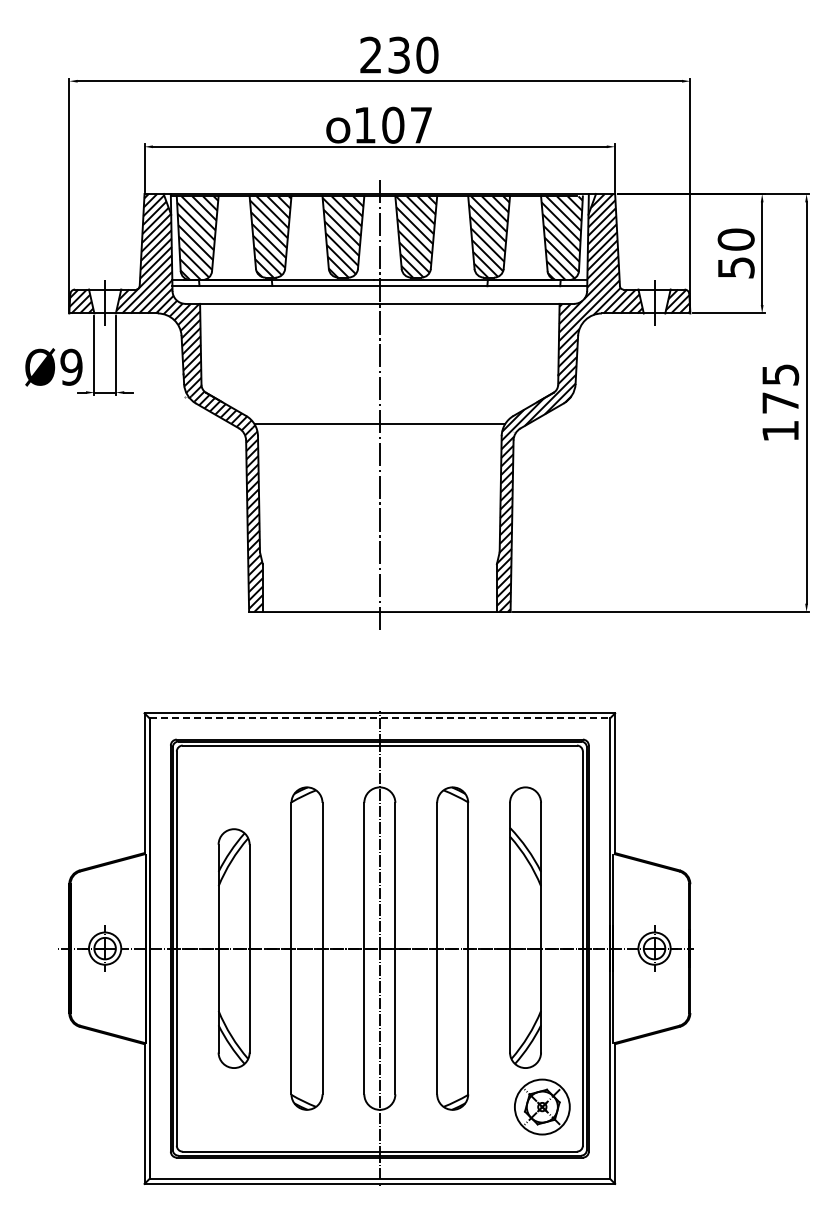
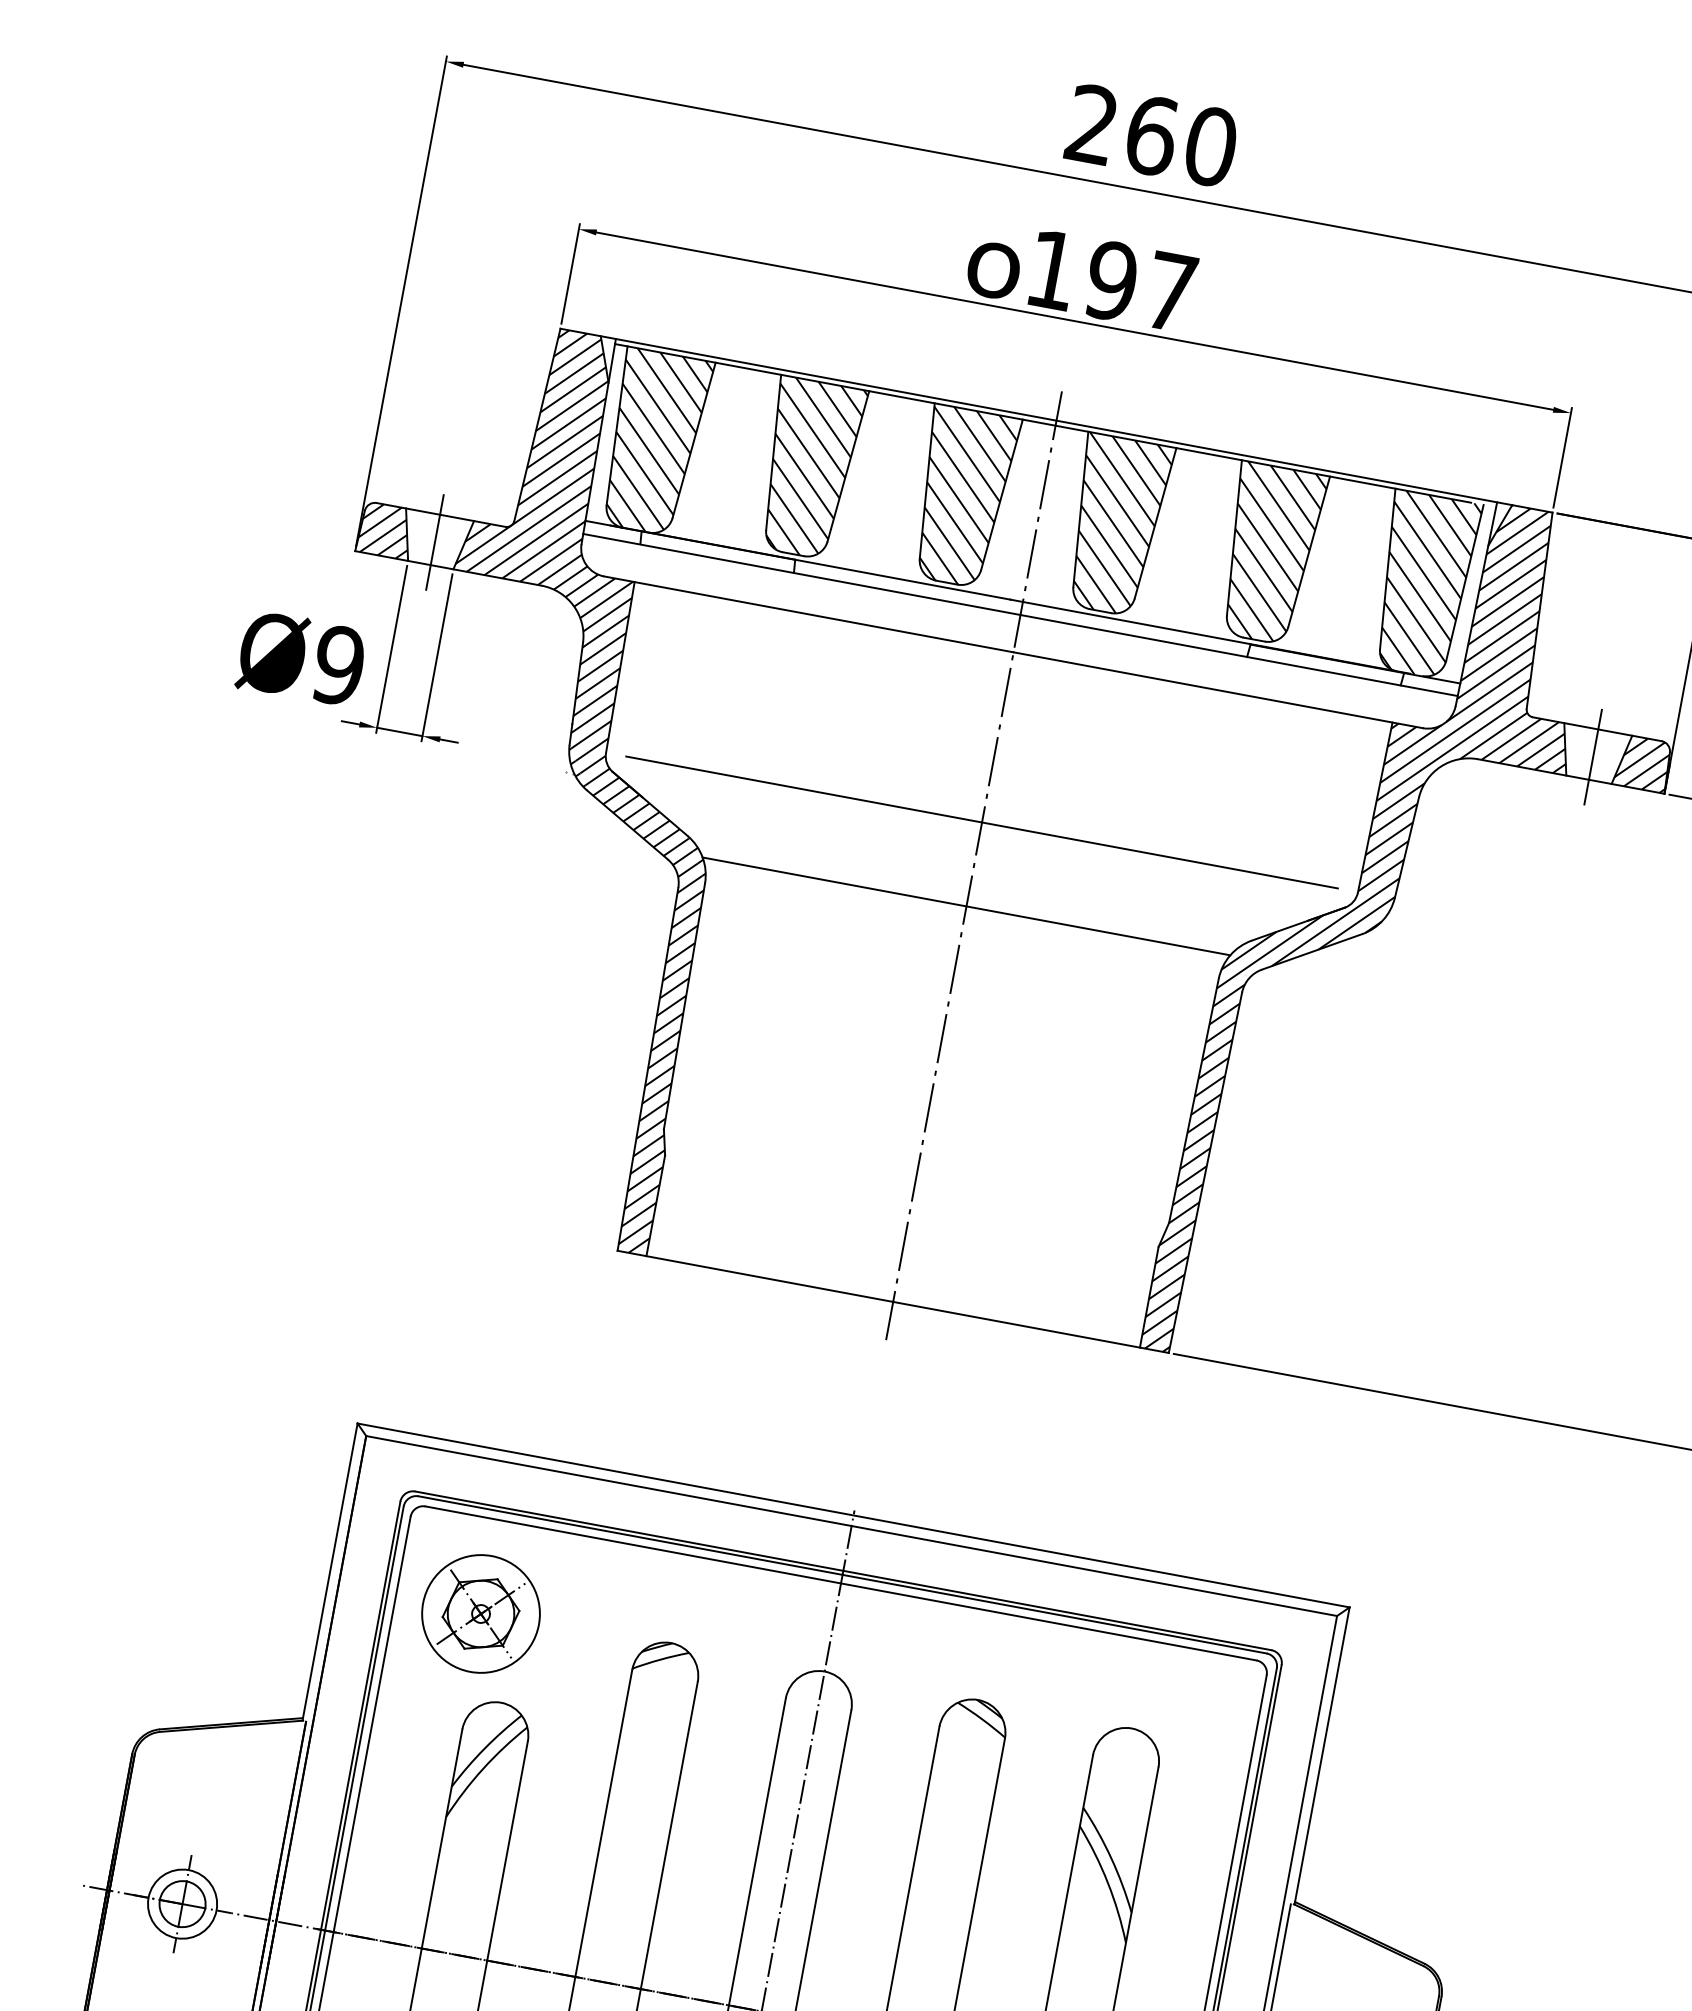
text: (399, 54) -> (1152, 134), 230 -> 260
text: (393, 125) -> (1112, 281), 107 -> 197
line: (379, 384) -> (981, 822), added
line: (380, 718) -> (852, 1526), dashed -> solid
part: (217, 789) -> (481, 1612), added

